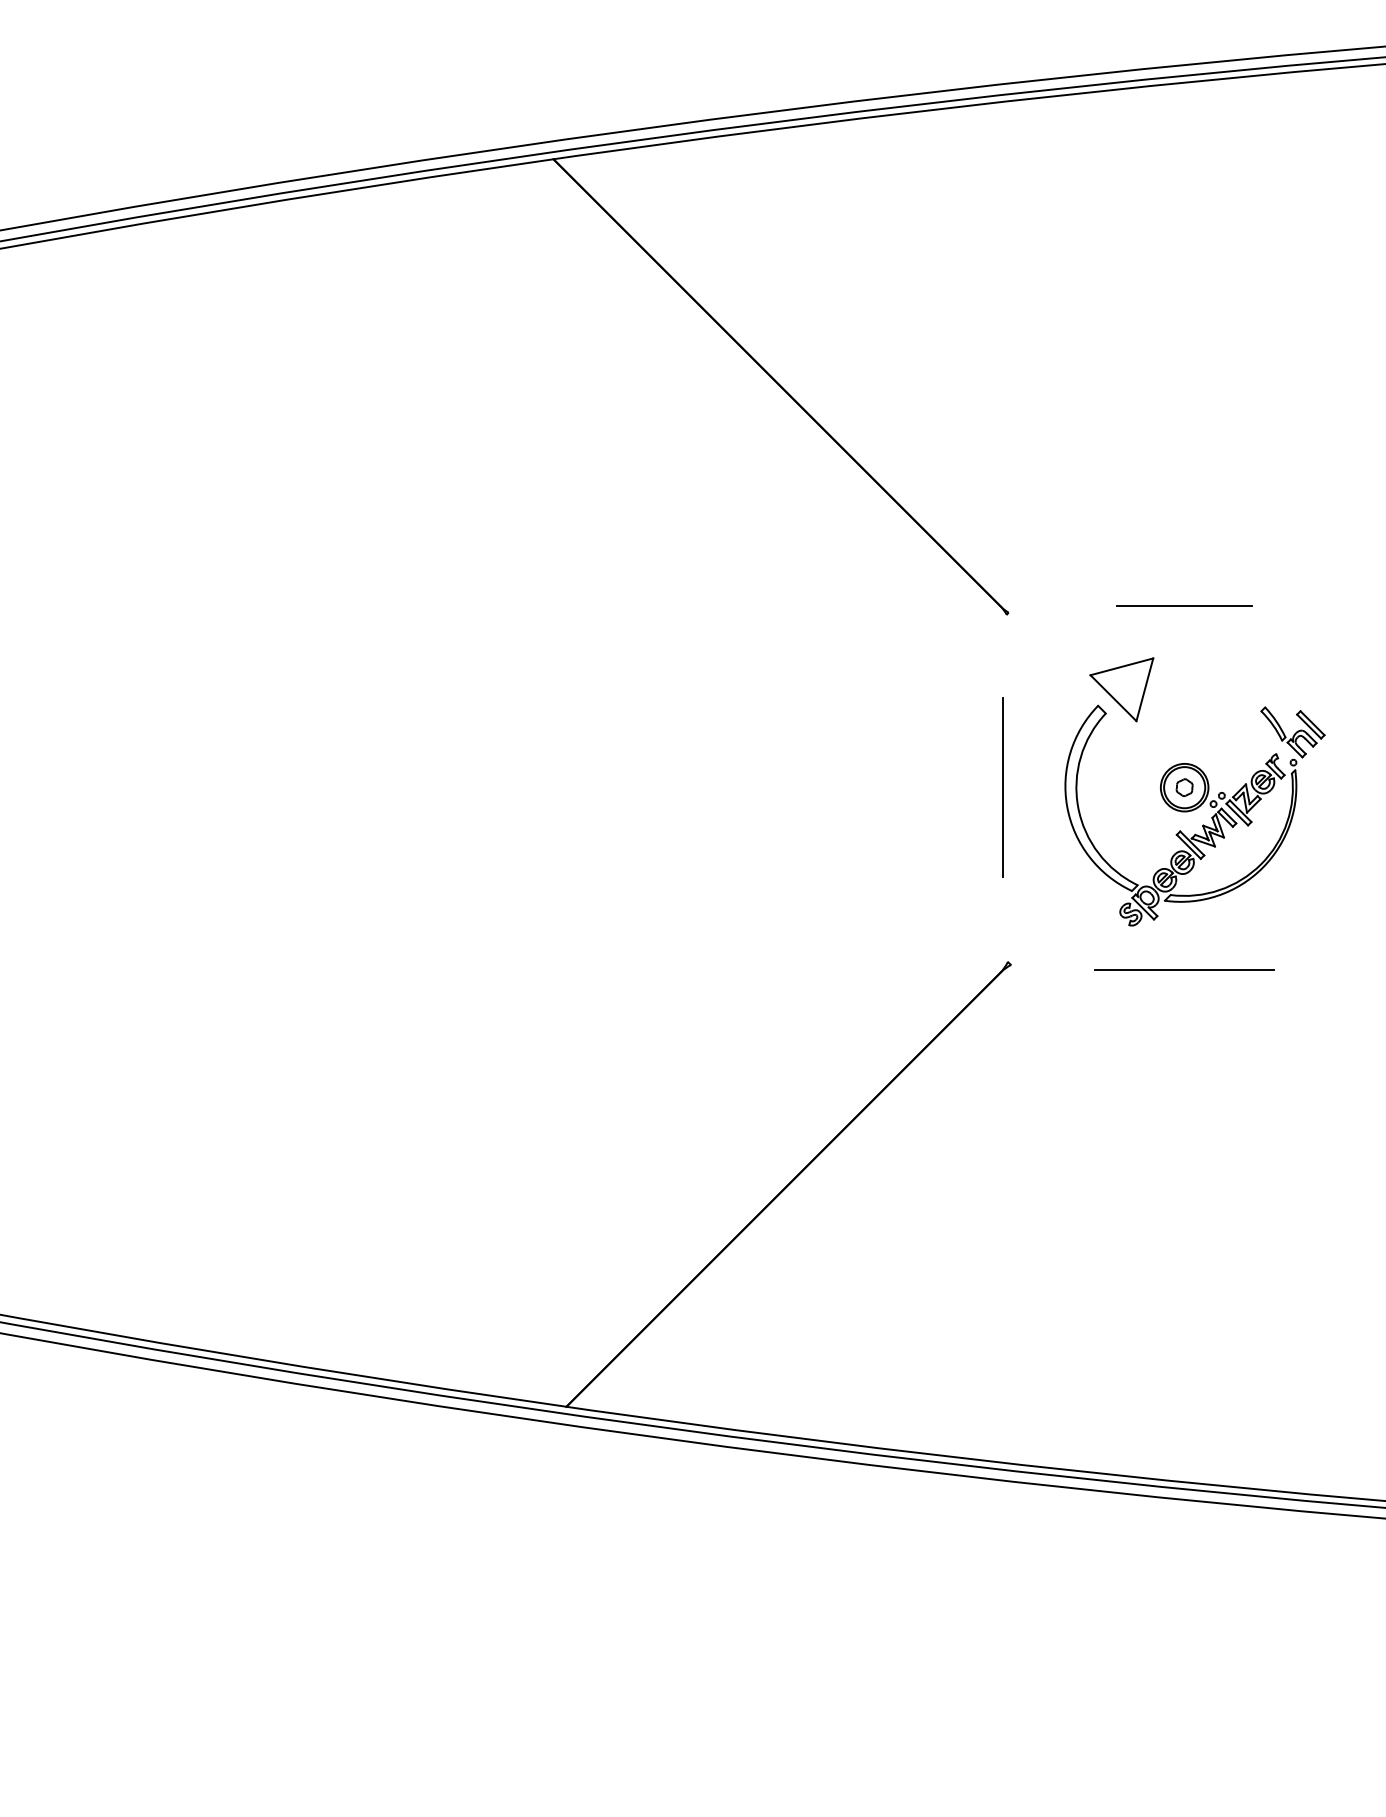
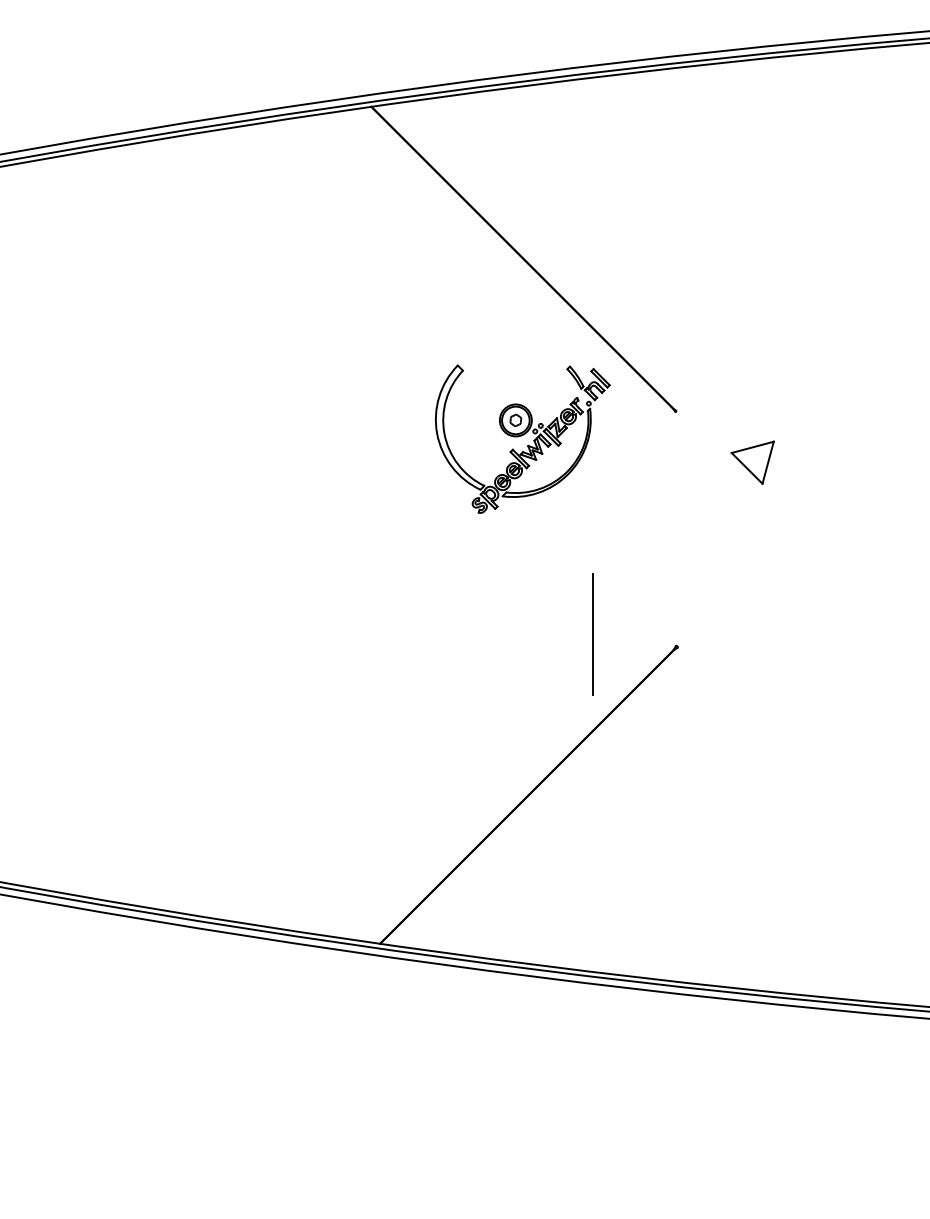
line: (1184, 605) -> (794, 406), removed
line: (1002, 787) -> (592, 634), moved
part: (1194, 814) -> (522, 438), moved
line: (1184, 969) -> (794, 650), removed

